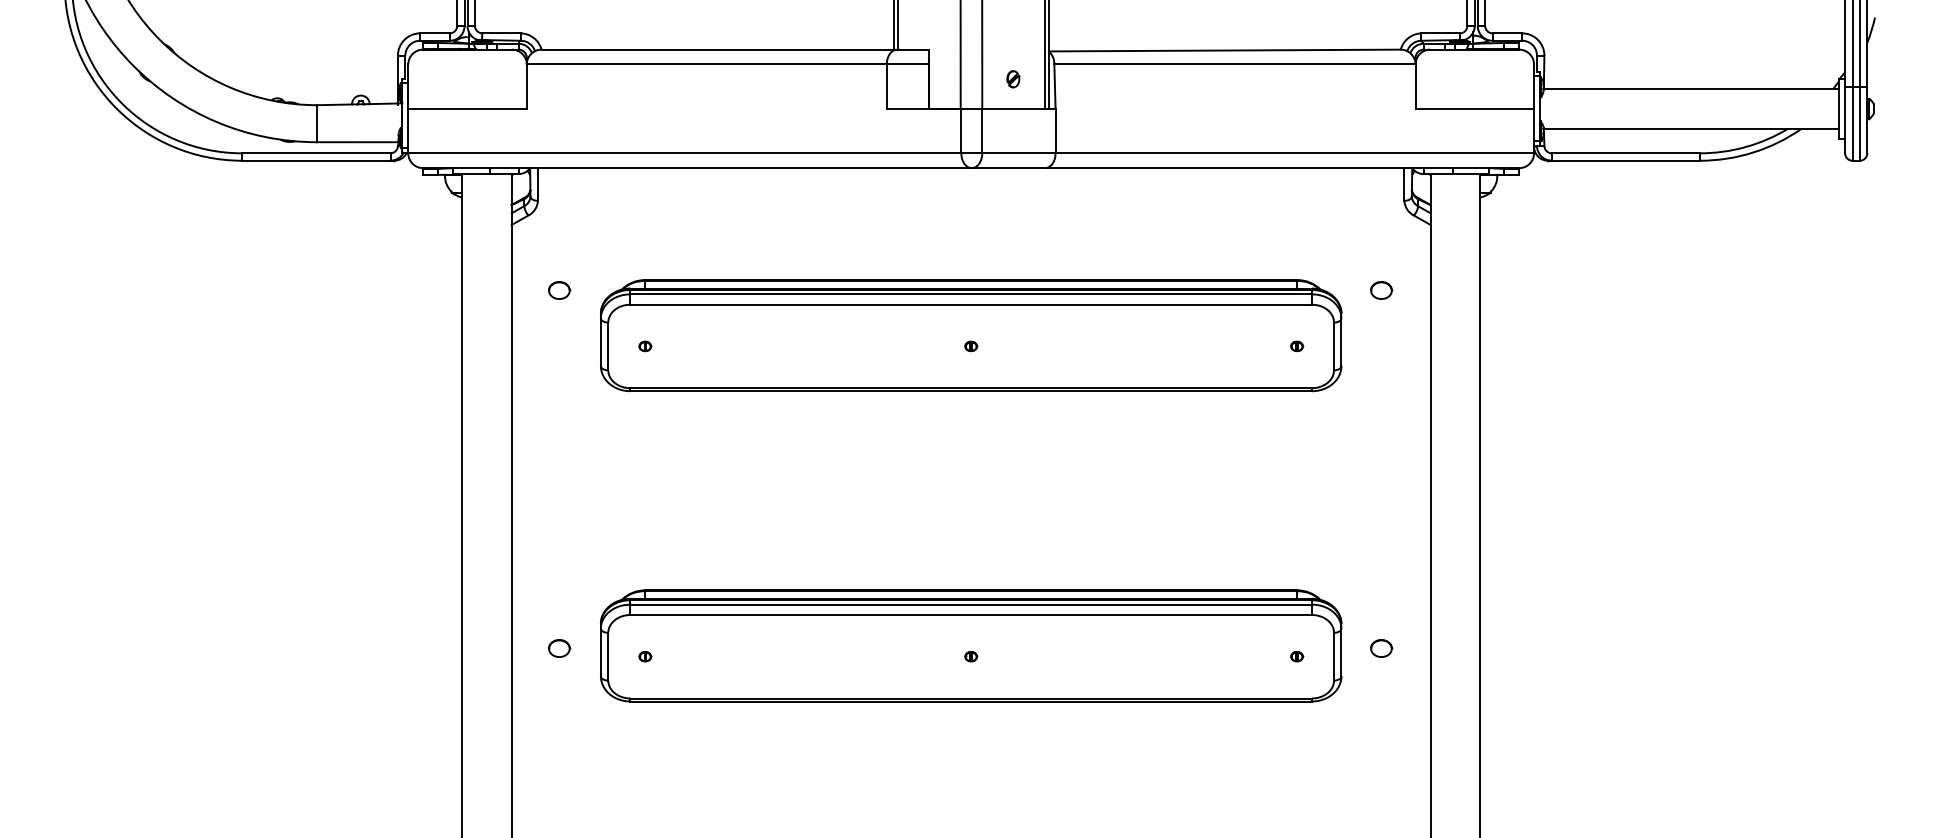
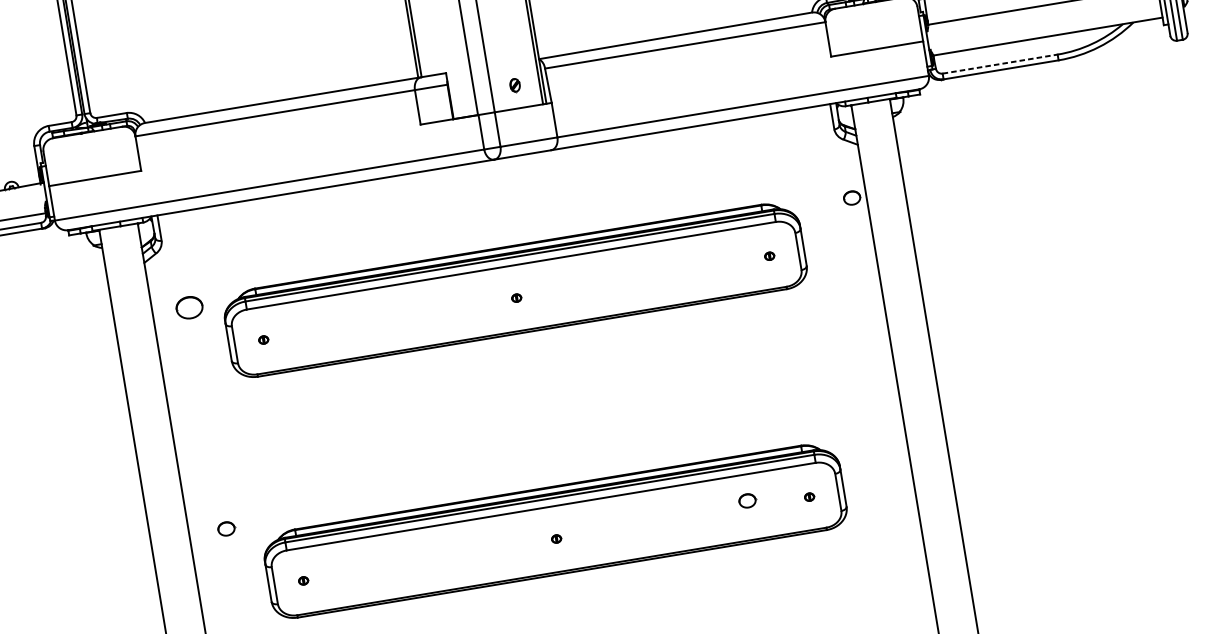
line: (1626, 153) -> (1000, 64), solid -> dashed
part: (559, 290) -> (189, 307), size x1.6
part: (1381, 290) -> (852, 198), moved
part: (559, 648) -> (226, 528), moved
part: (1381, 648) -> (747, 500), moved

